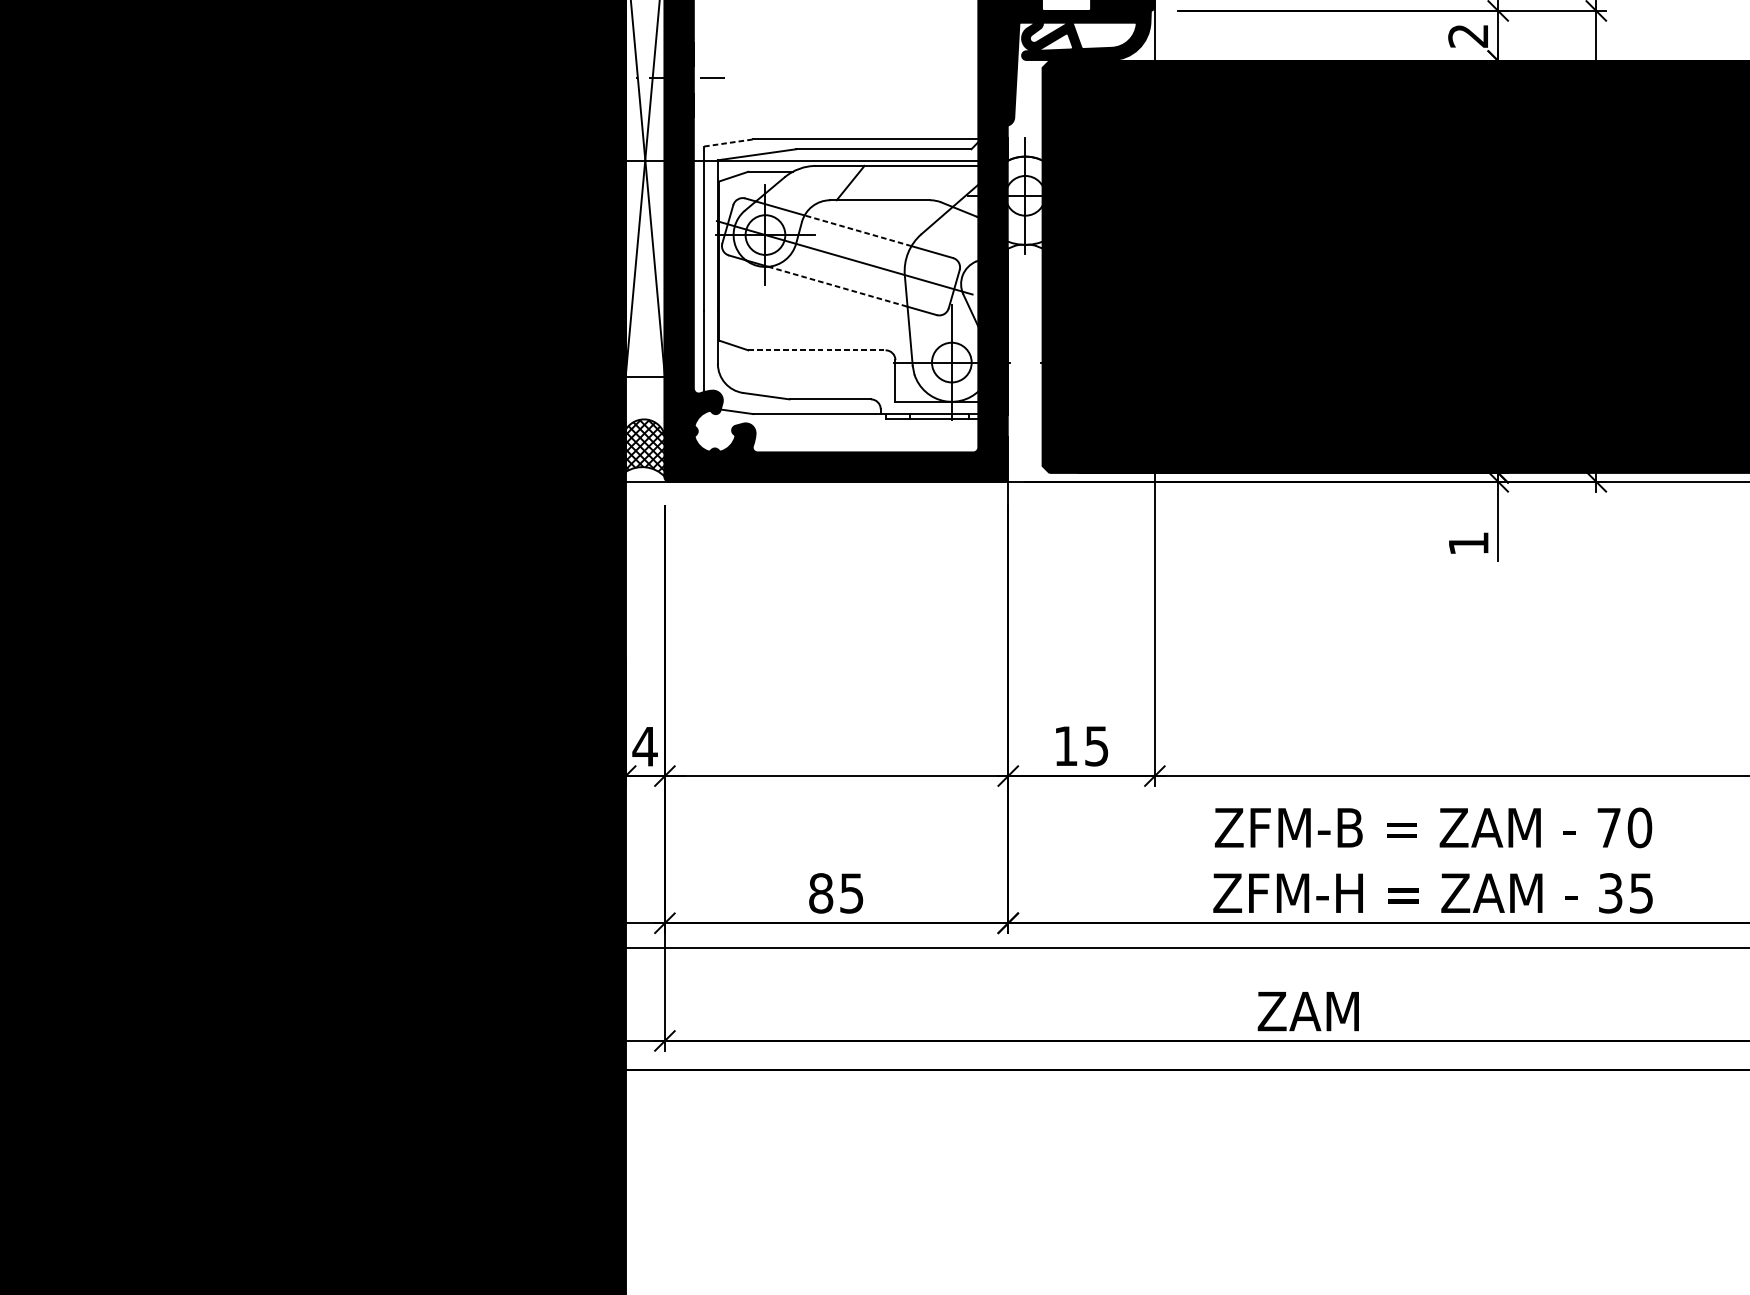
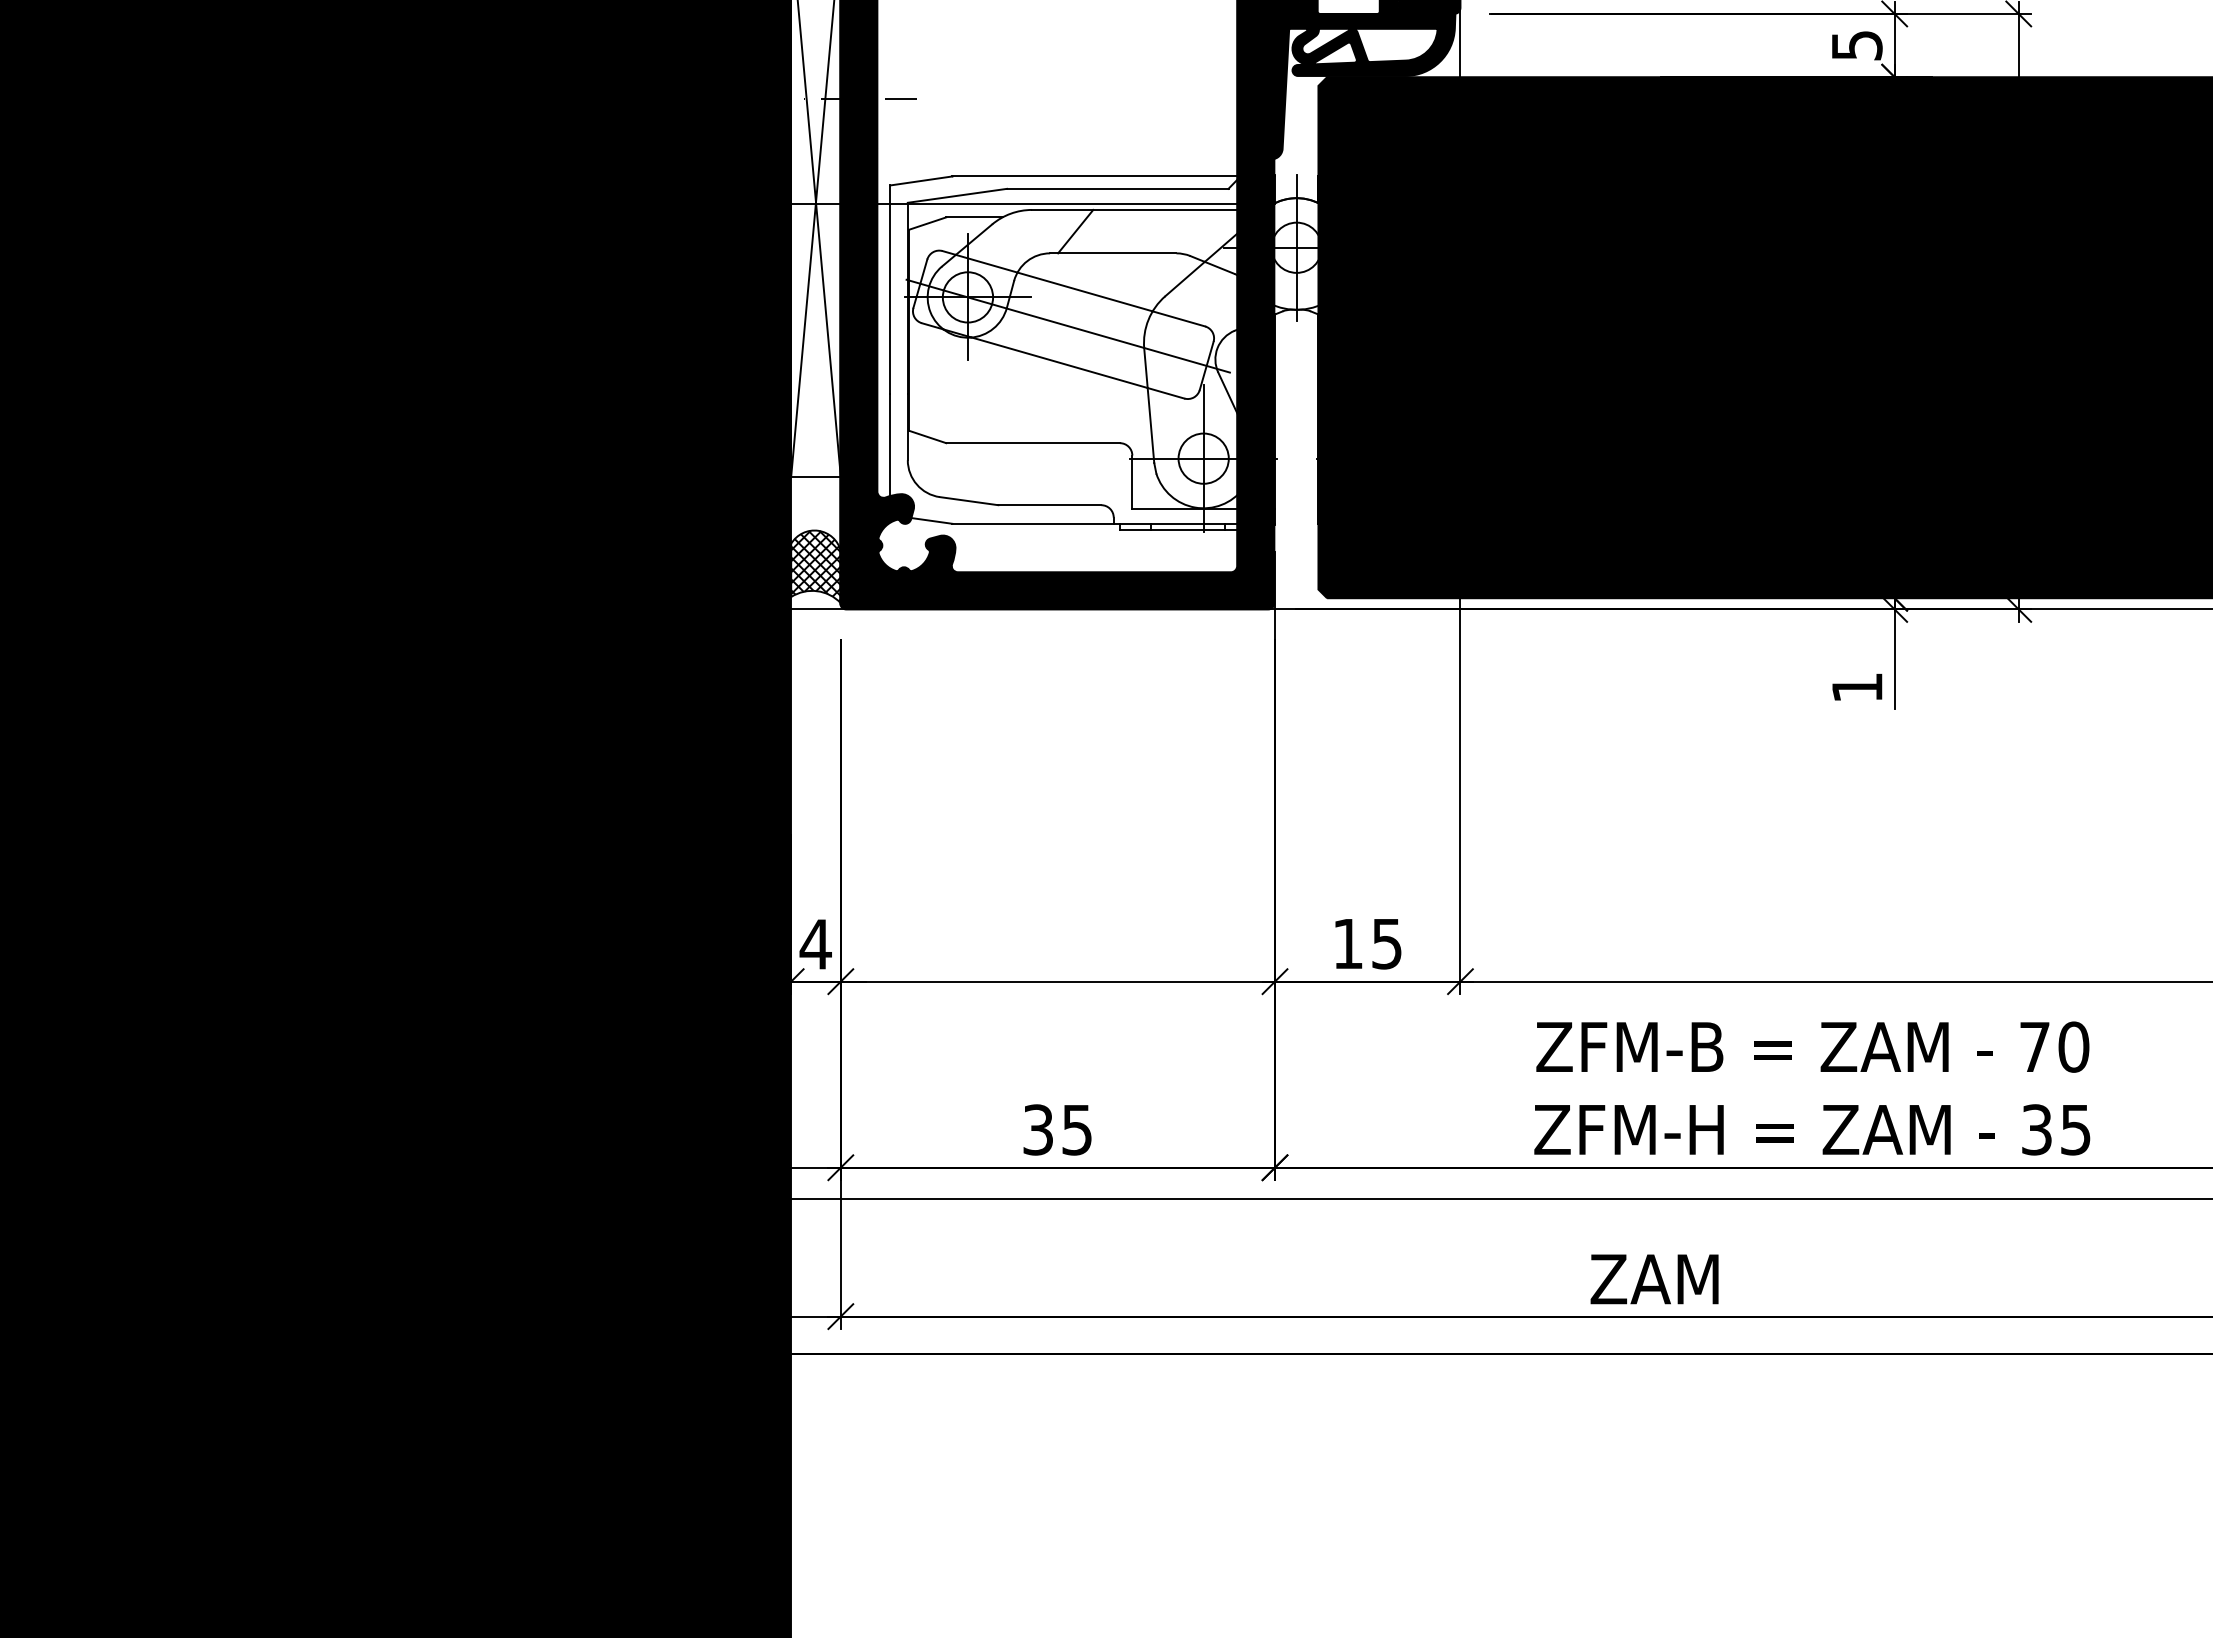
text: (1468, 35) -> (1856, 45), 2 -> 5
line: (728, 142) -> (921, 180), dashed -> solid
line: (857, 230) -> (1084, 291), dashed -> solid
line: (837, 286) -> (1059, 362), dashed -> solid
line: (817, 350) -> (1033, 443), dashed -> solid
text: (821, 893) -> (1038, 1129), 85 -> 35

